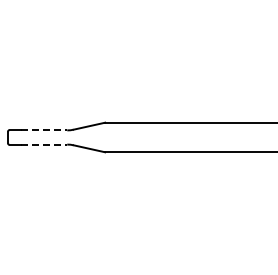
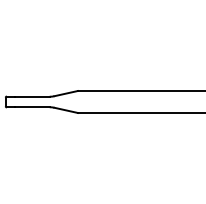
line: (44, 130) -> (32, 96), dashed -> solid
line: (44, 144) -> (32, 107), dashed -> solid

